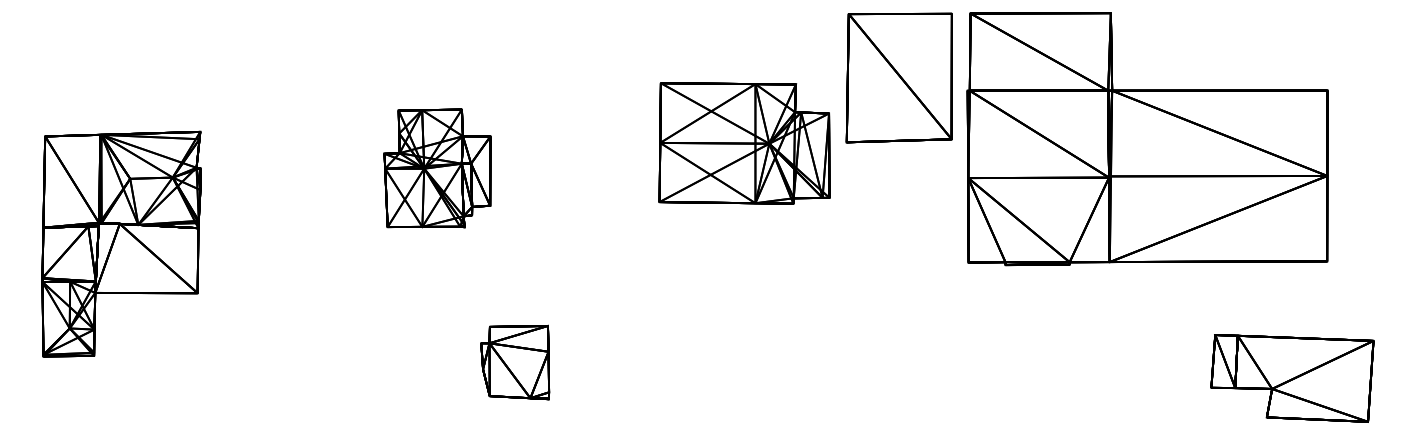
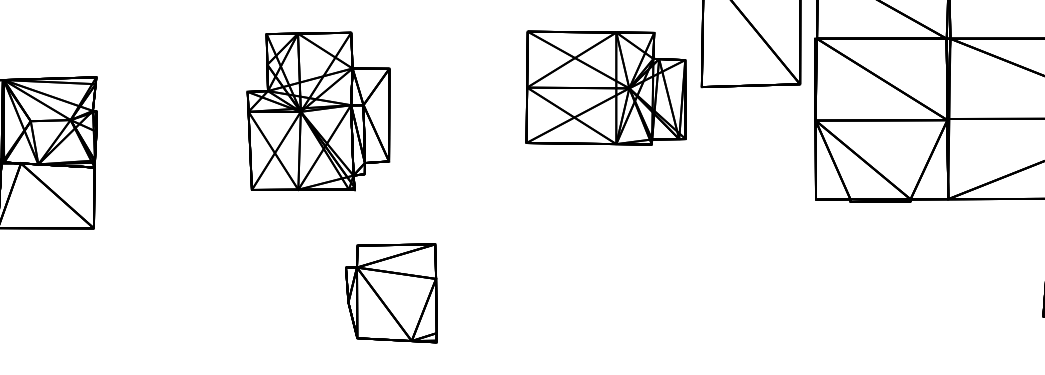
part: (437, 168) -> (318, 111), size x1.43
part: (514, 362) -> (390, 293), size x1.43

